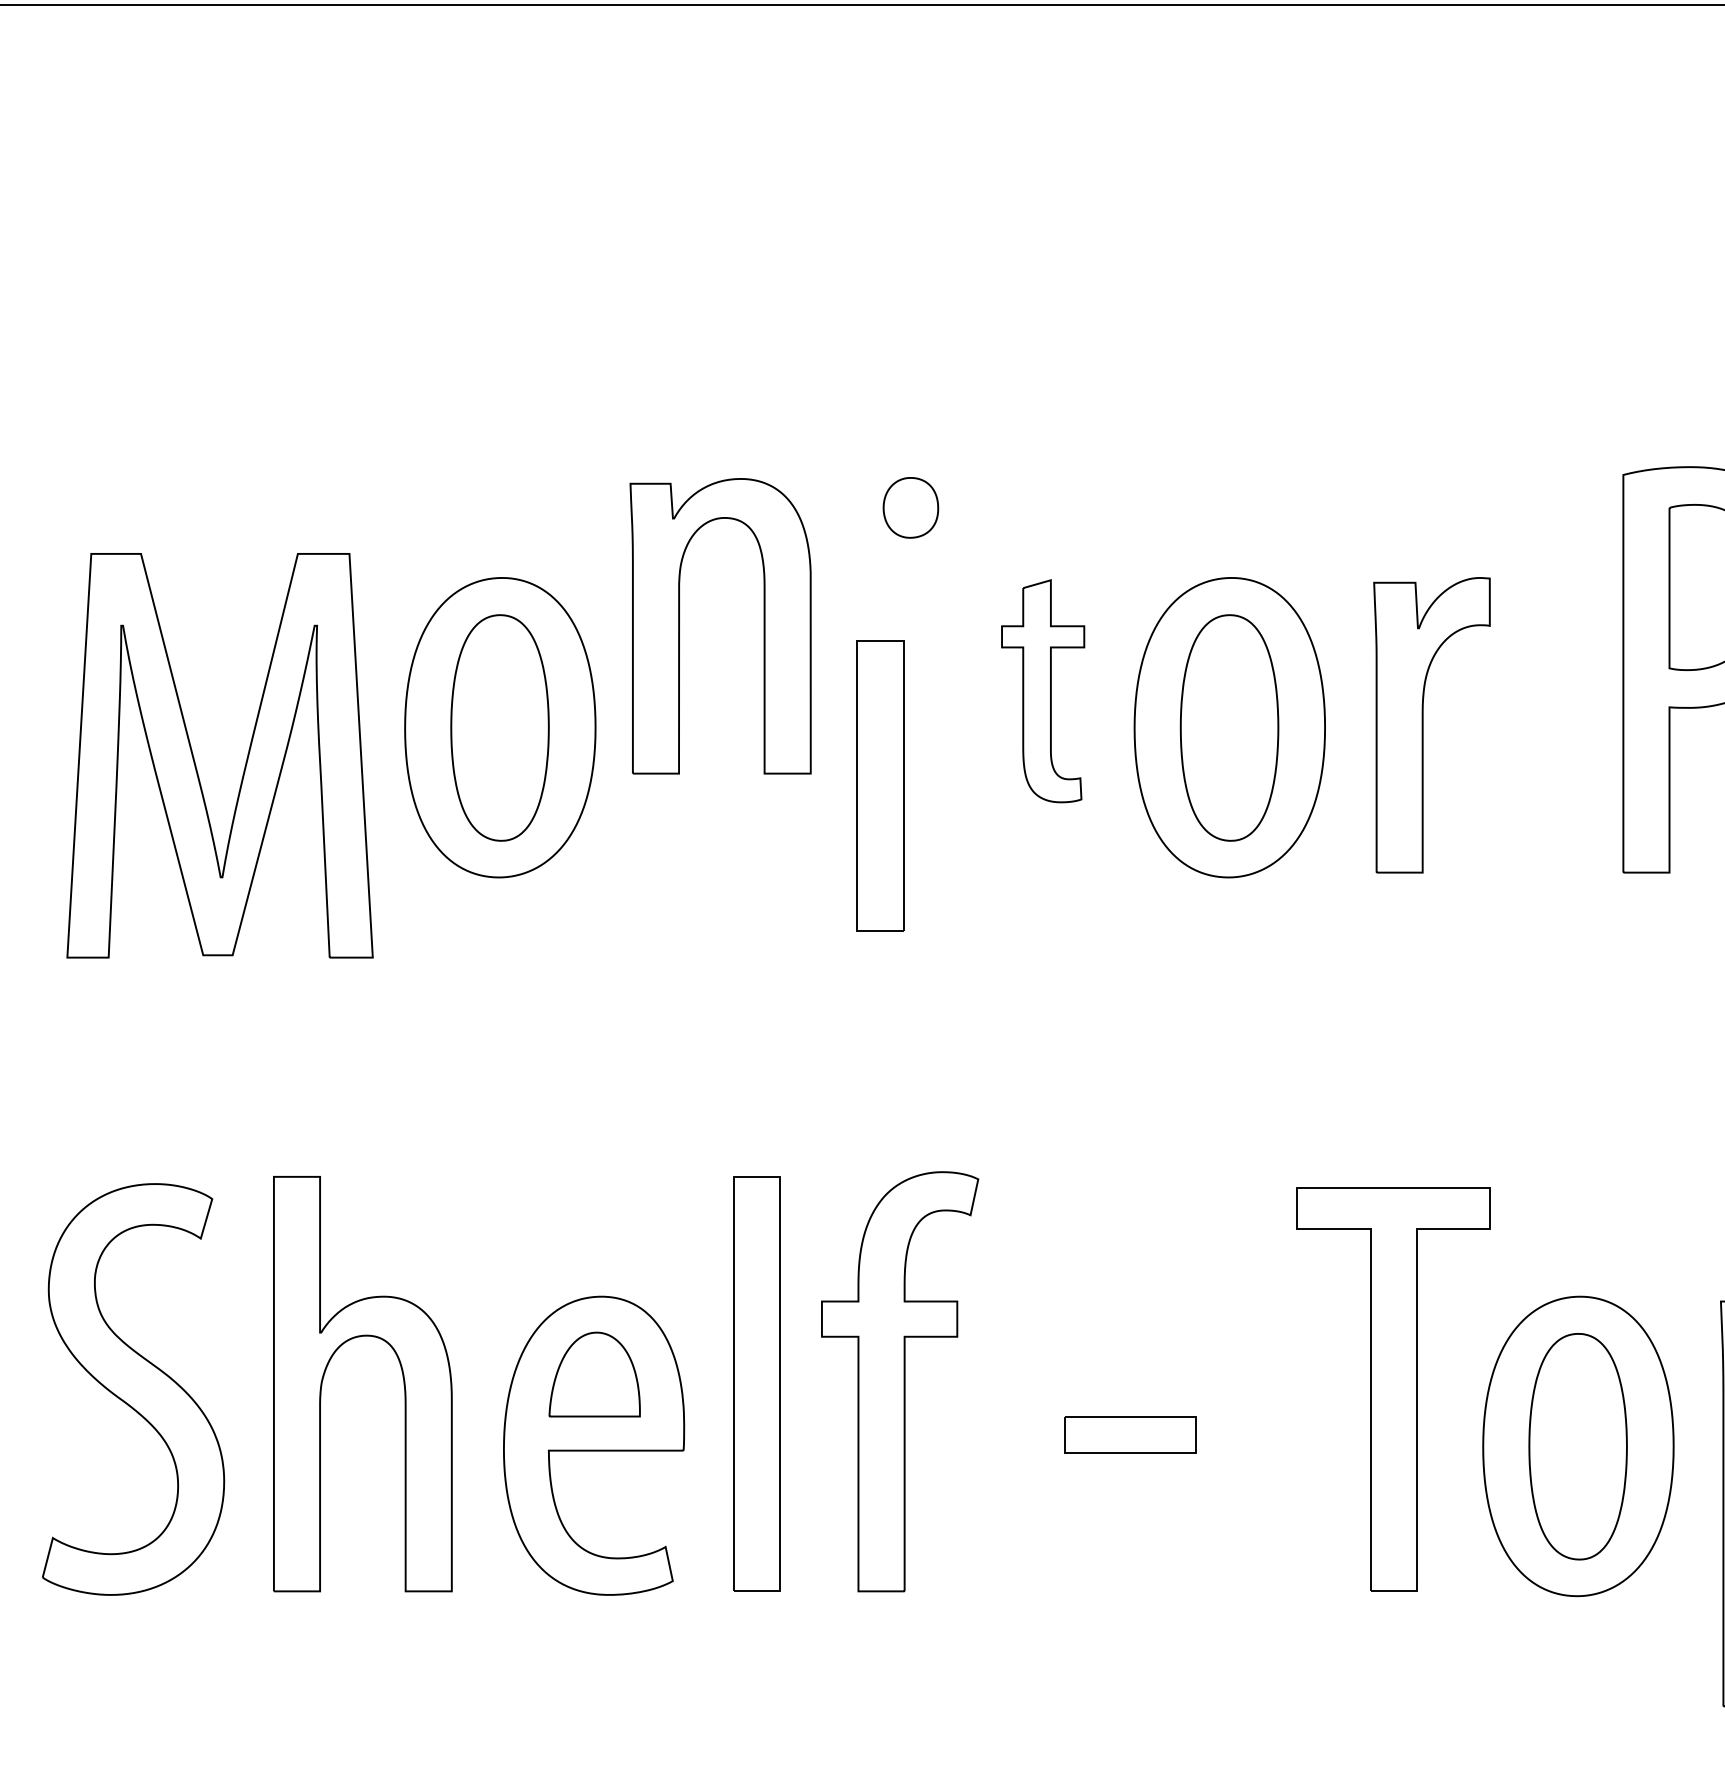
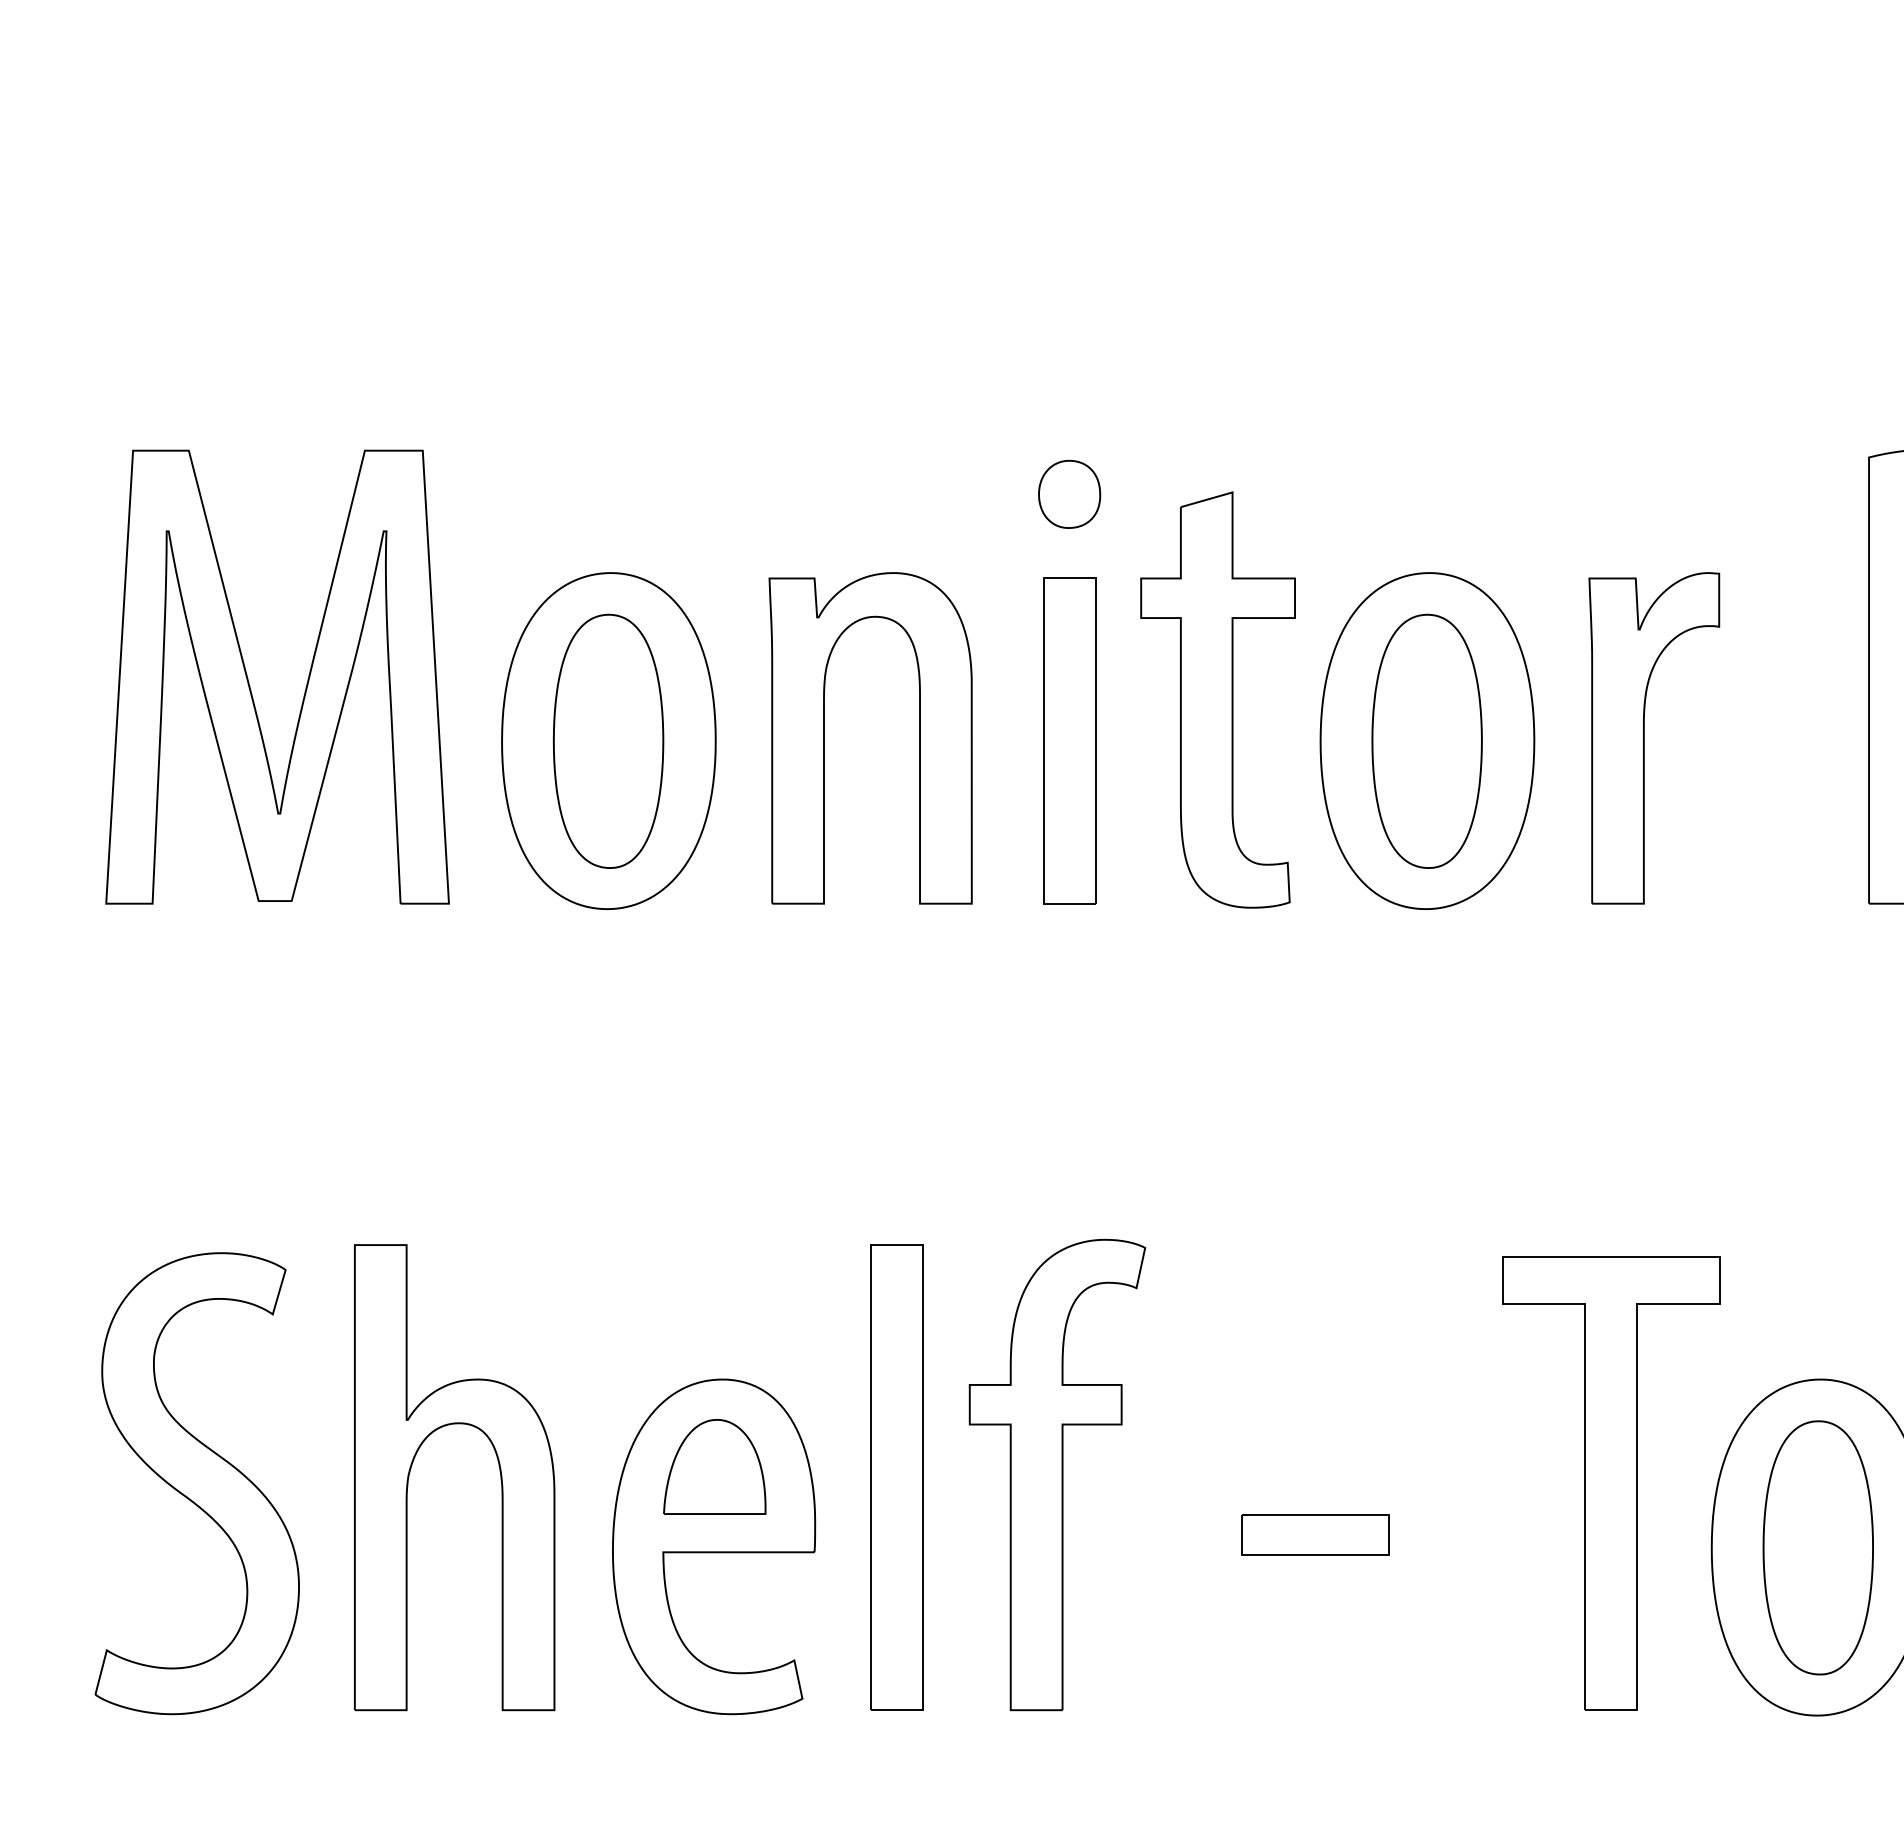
part: (679, 626) -> (824, 738), moved
part: (1042, 691) -> (1217, 700), size x1.67
part: (195, 761) -> (250, 683), moved
part: (880, 785) -> (1070, 740), moved

